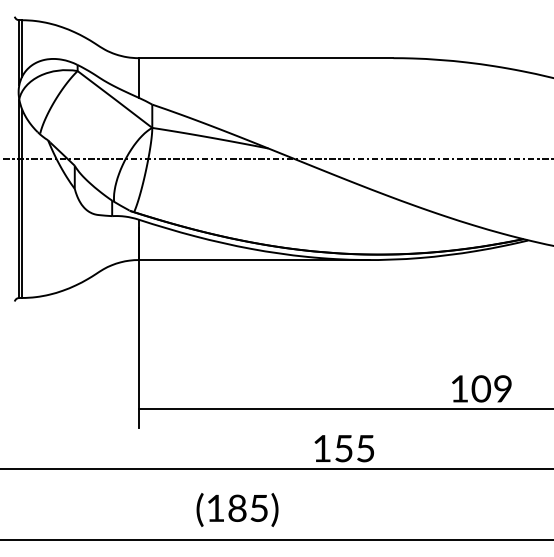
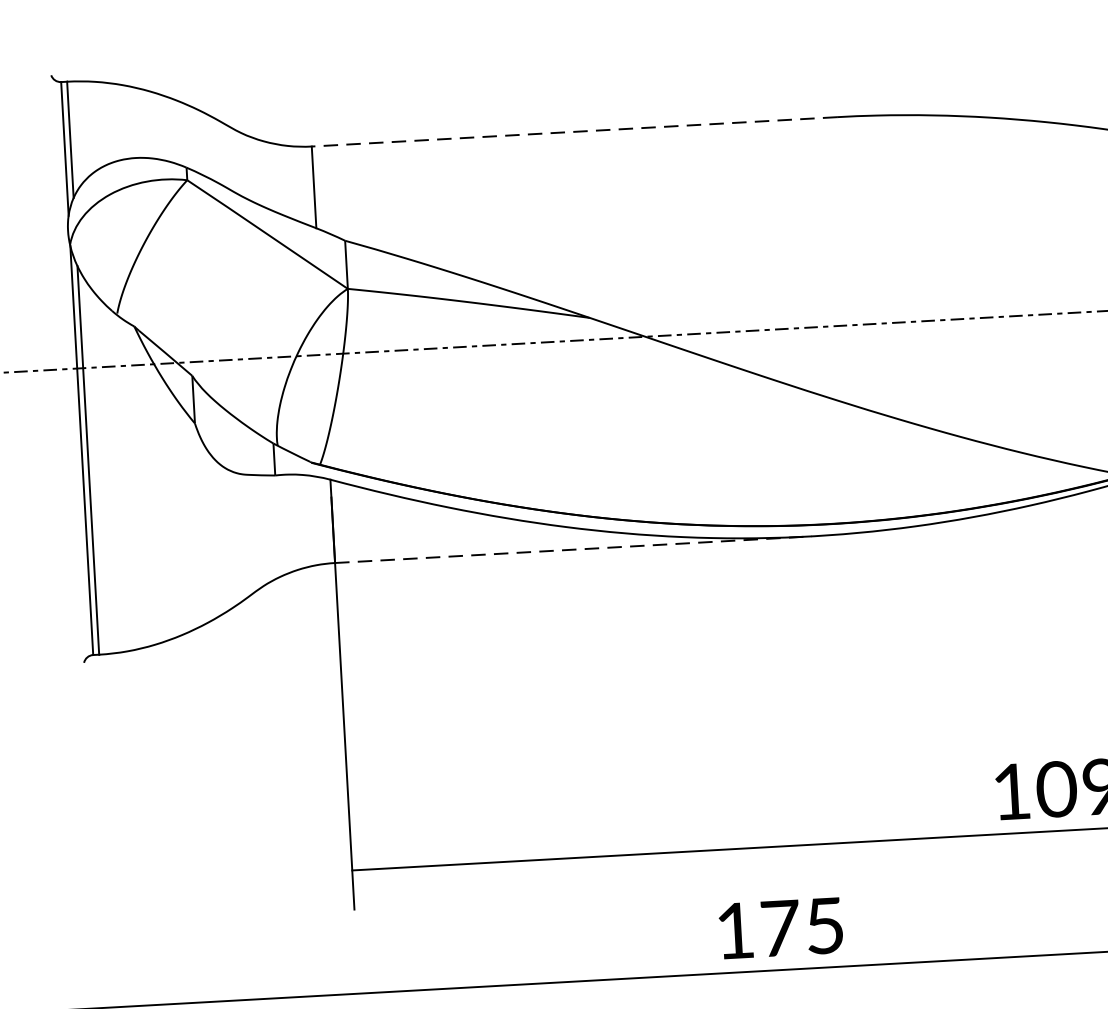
line: (265, 58) -> (573, 132), solid -> dashed
line: (254, 260) -> (573, 550), solid -> dashed
text: (344, 448) -> (781, 928), 155 -> 175

